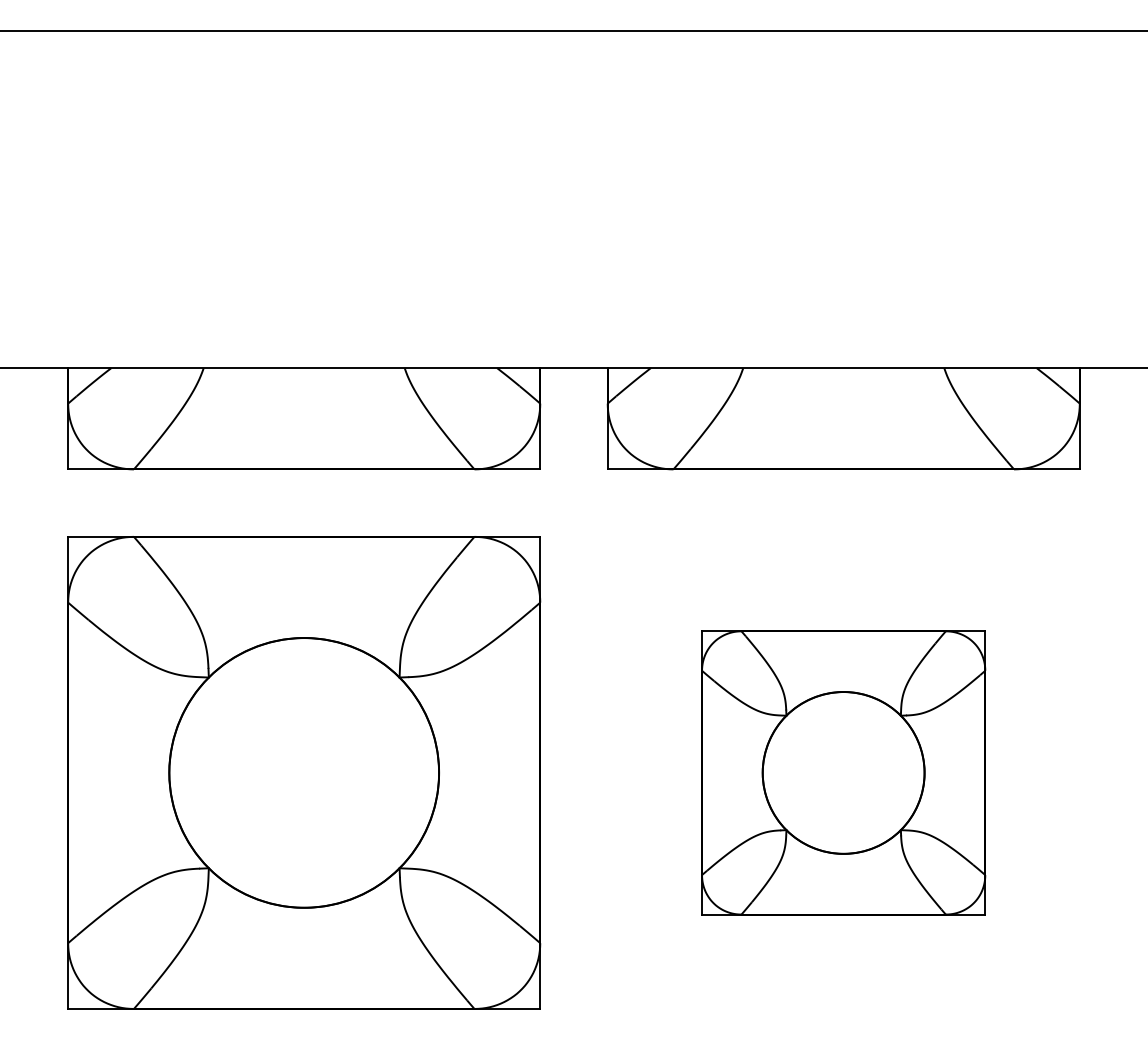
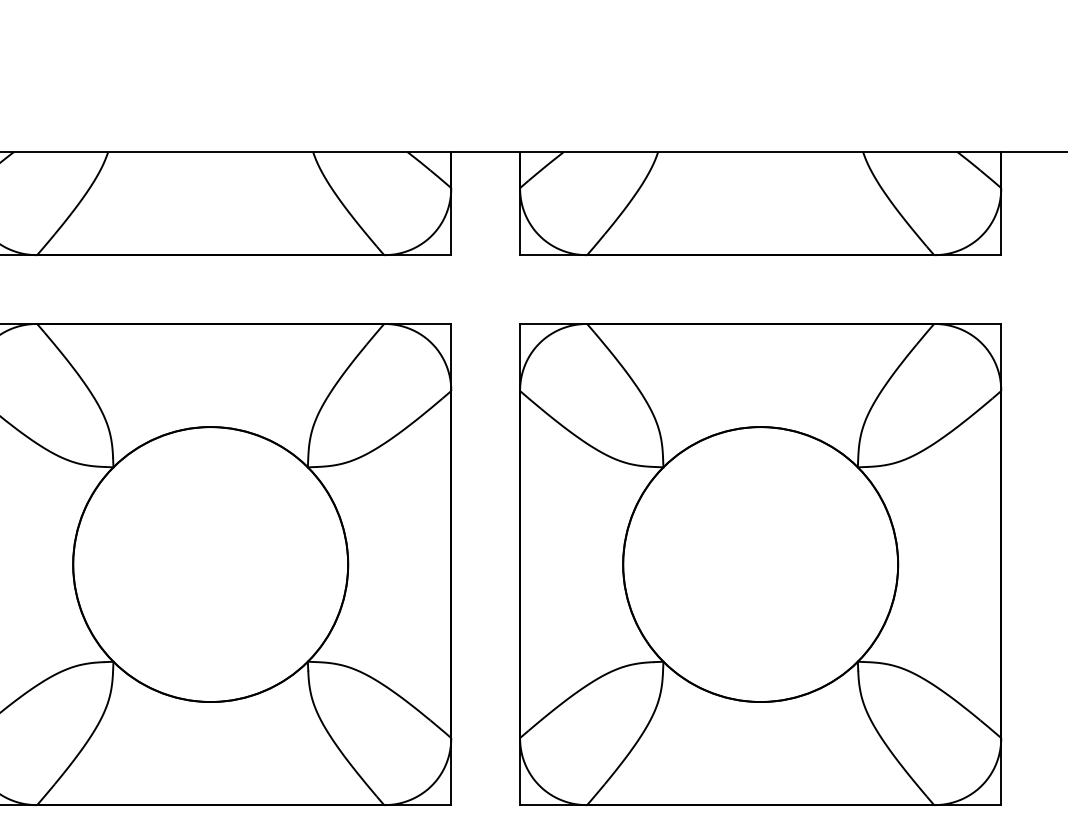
part: (843, 772) -> (760, 564), size x1.67

